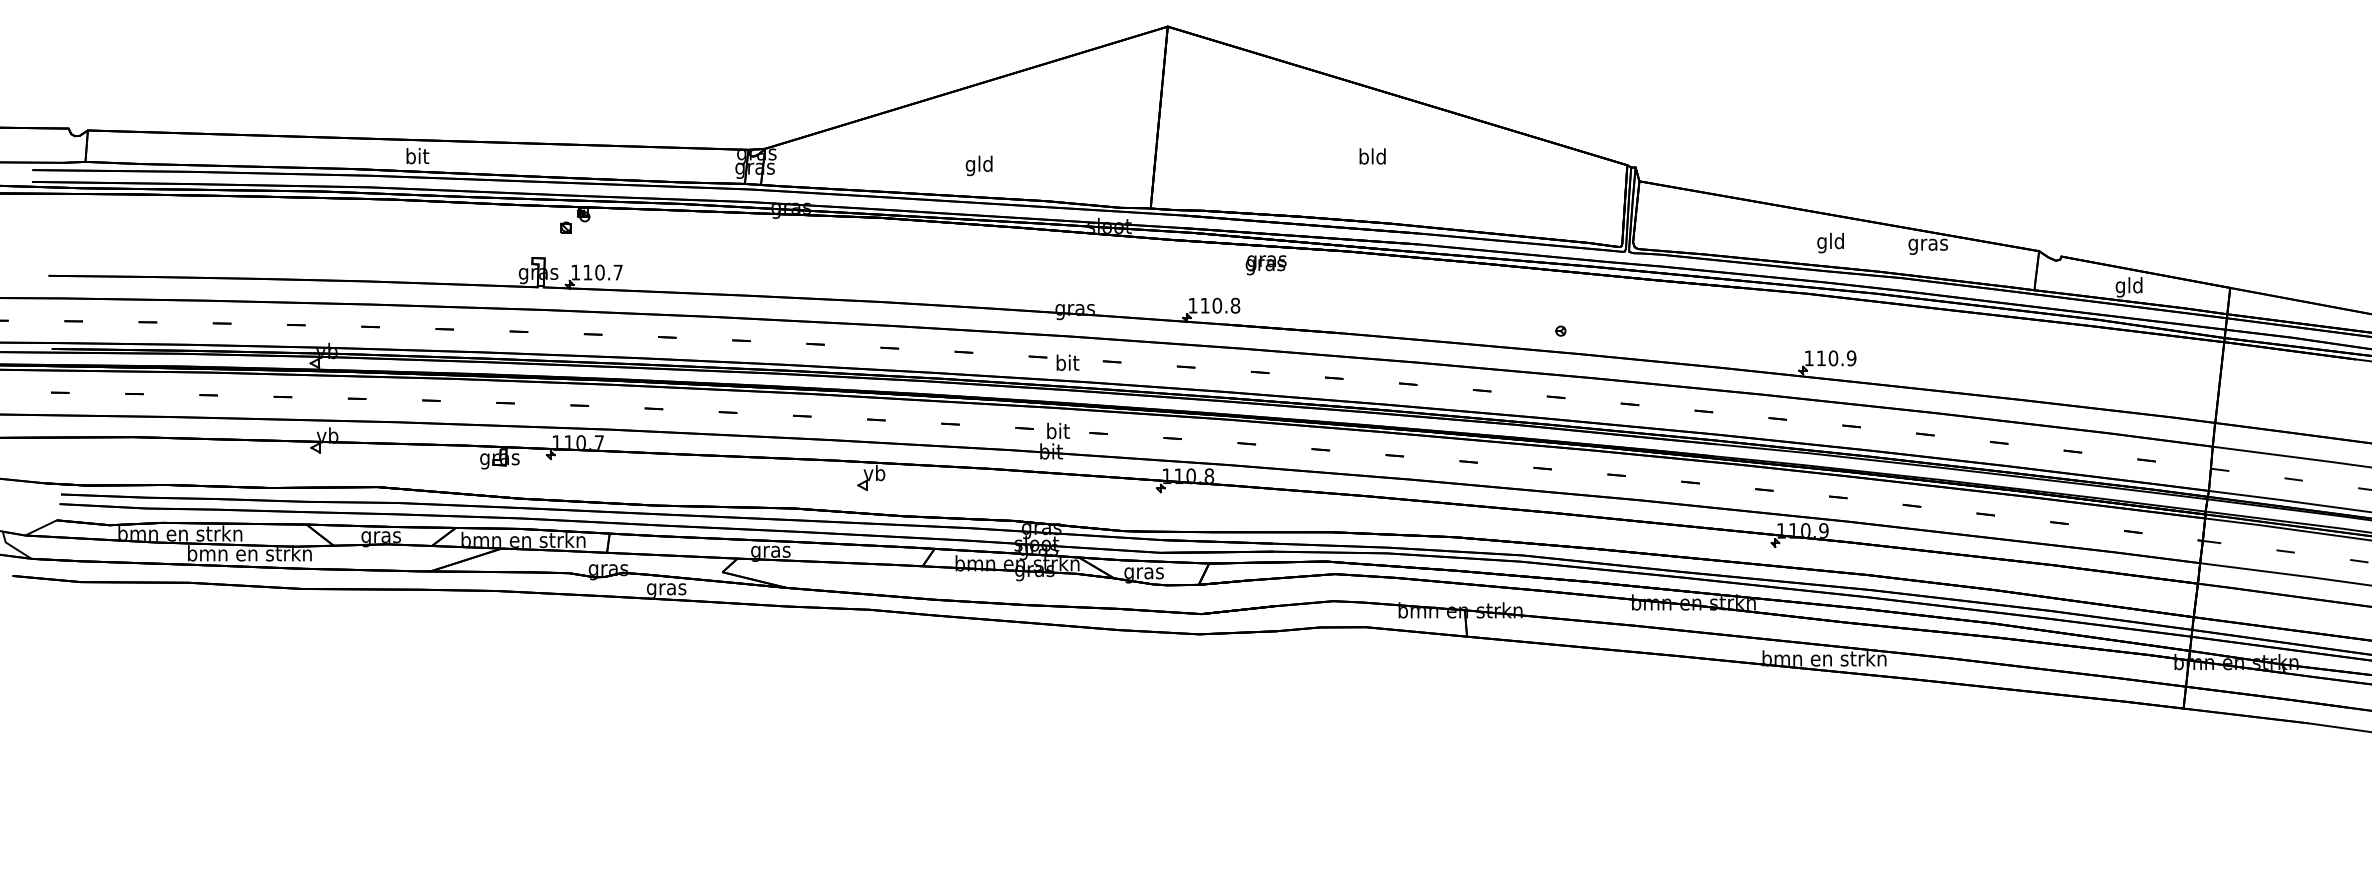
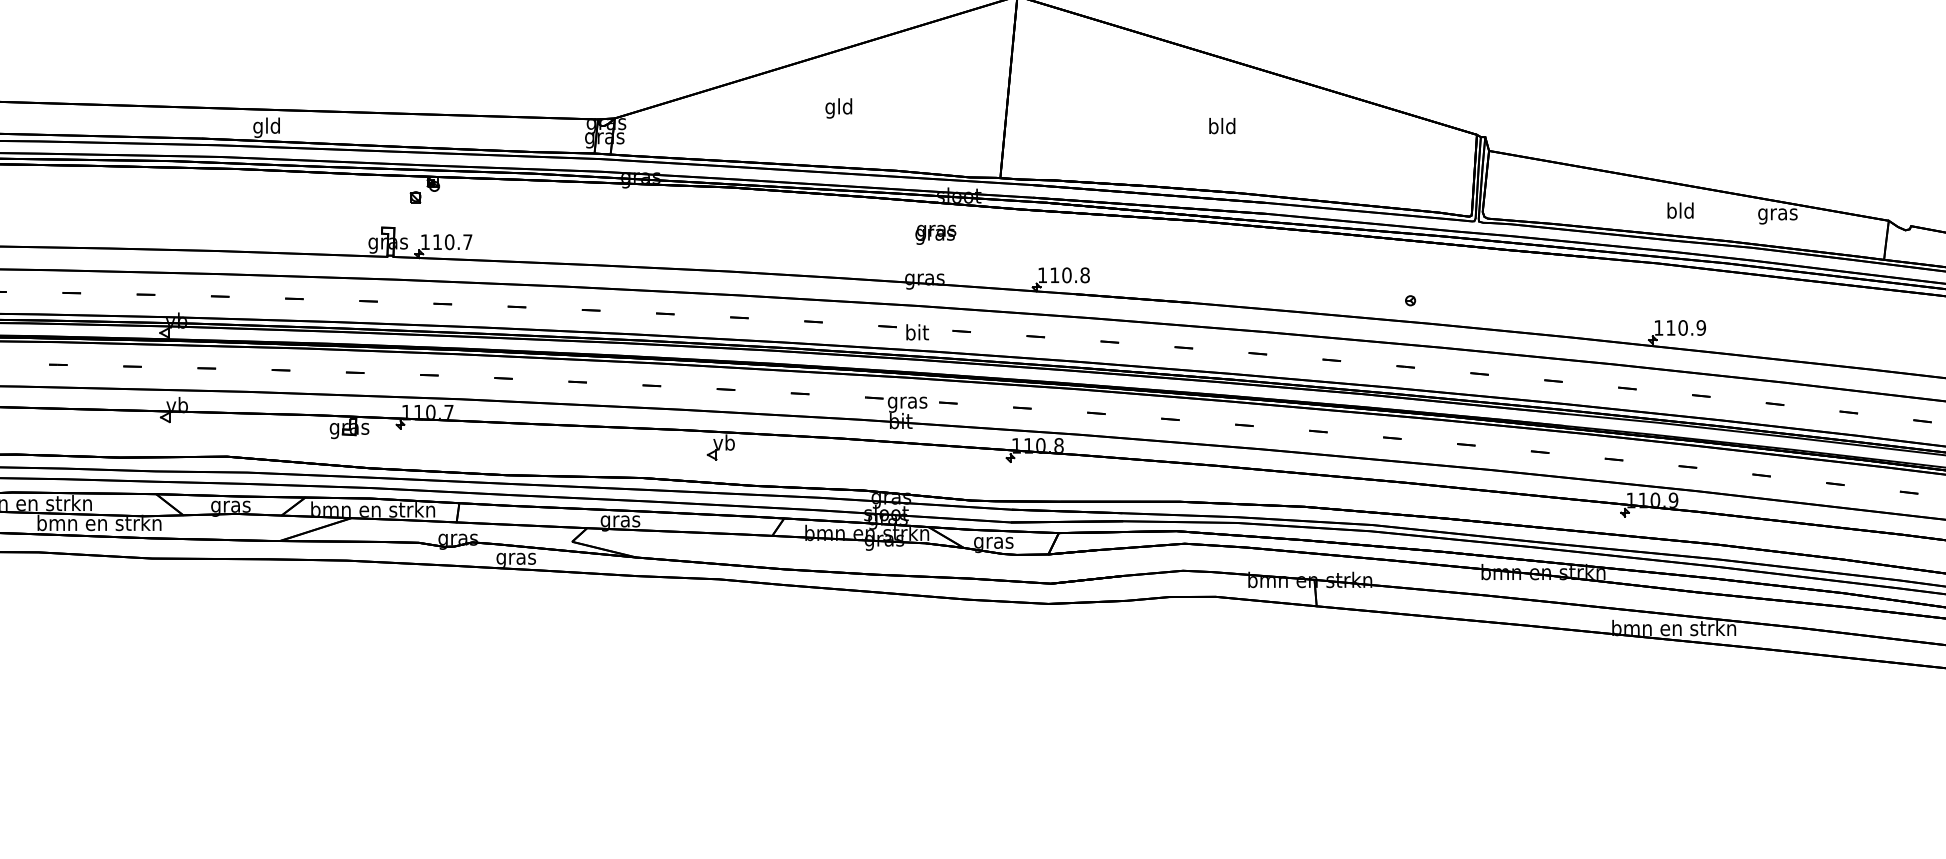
text: (416, 158) -> (266, 128), bit -> gld
text: (978, 165) -> (838, 108), moved
text: (1822, 242) -> (1672, 212), gld -> bld
text: (1265, 265) -> (935, 235), moved
text: (1057, 432) -> (907, 402), bit -> gras

